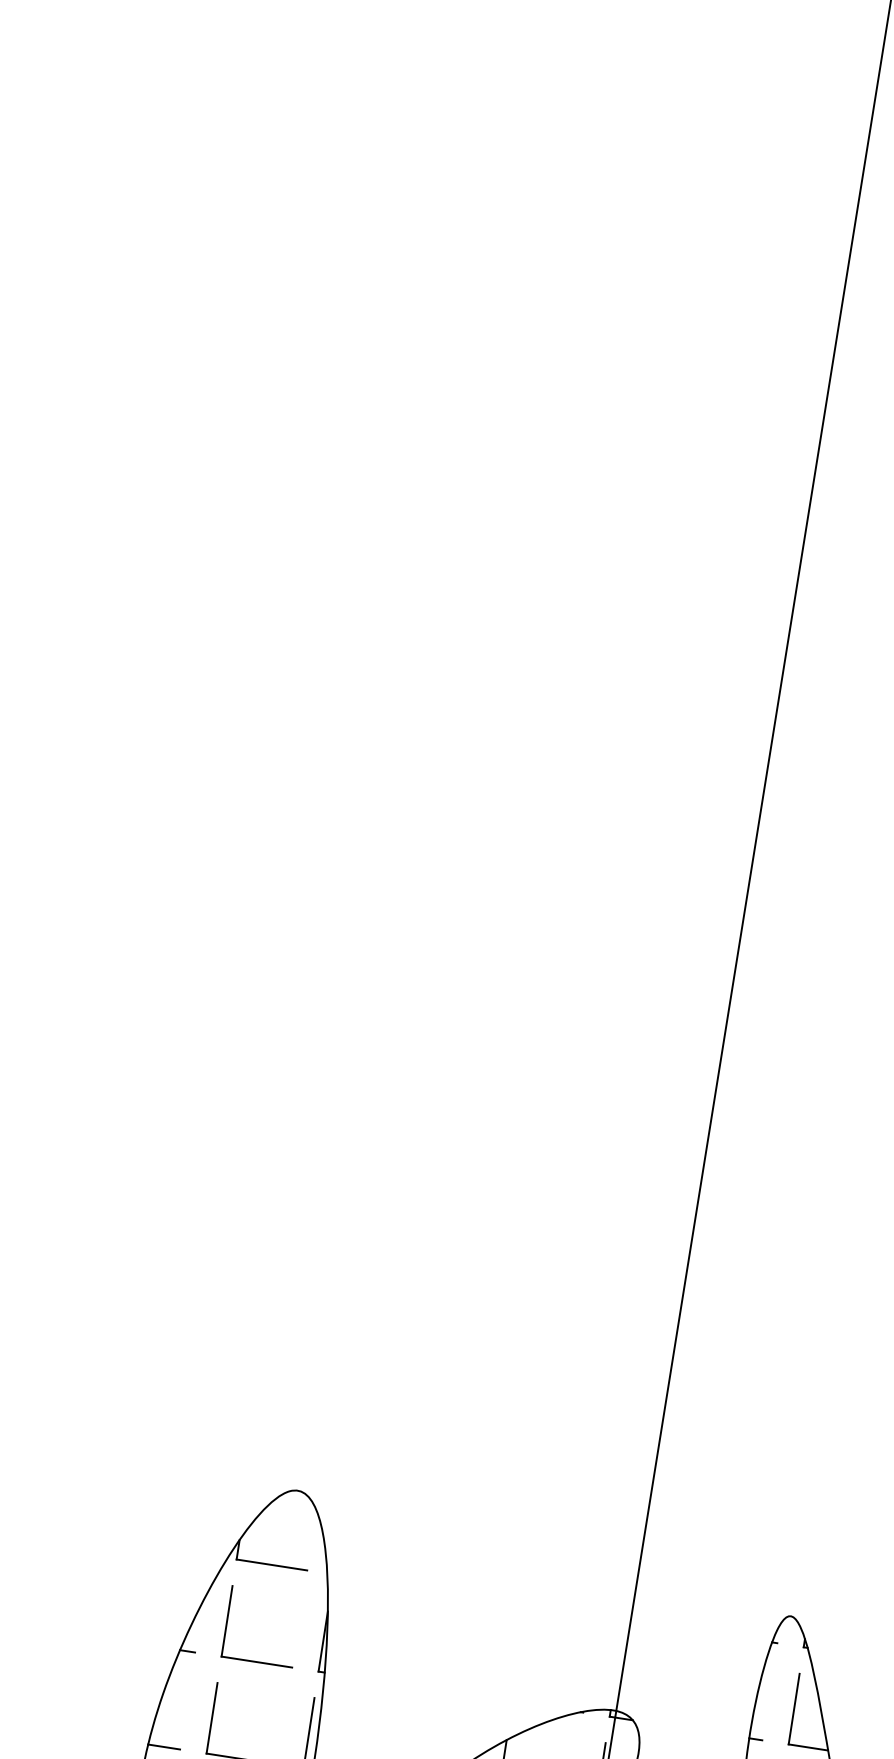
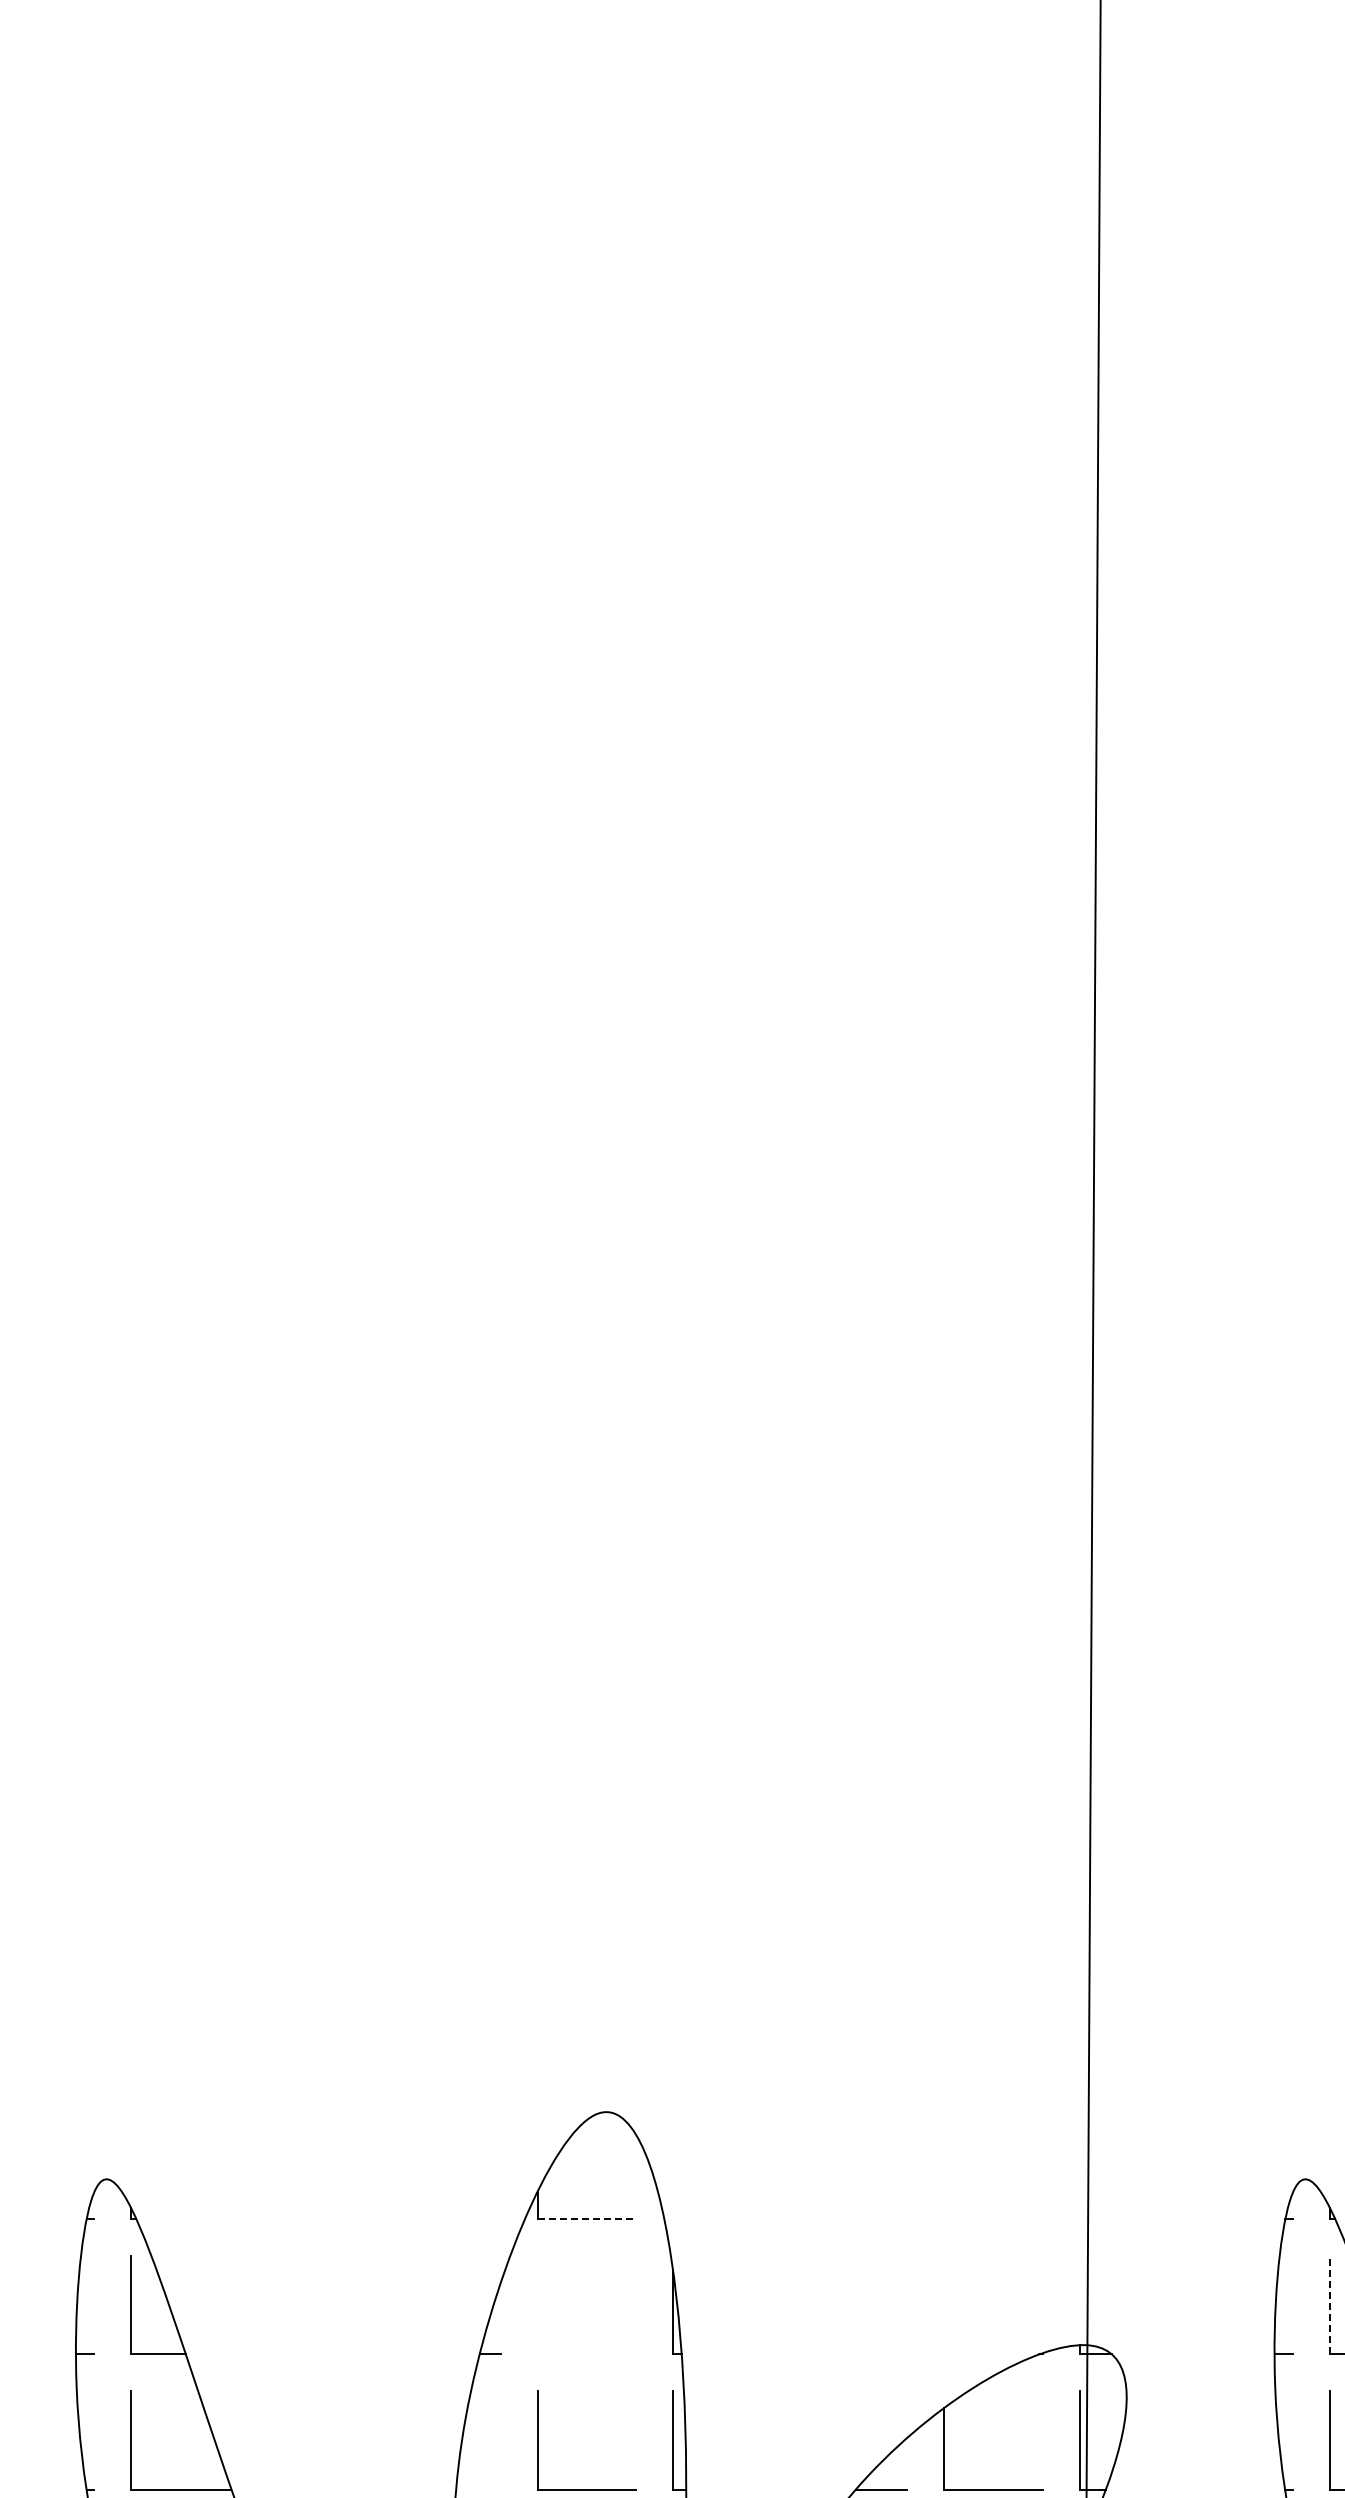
line: (272, 1564) -> (587, 2218), solid -> dashed
part: (227, 1620) -> (538, 2304), removed
line: (794, 1708) -> (1329, 2304), solid -> dashed
line: (163, 1746) -> (477, 2489), removed

